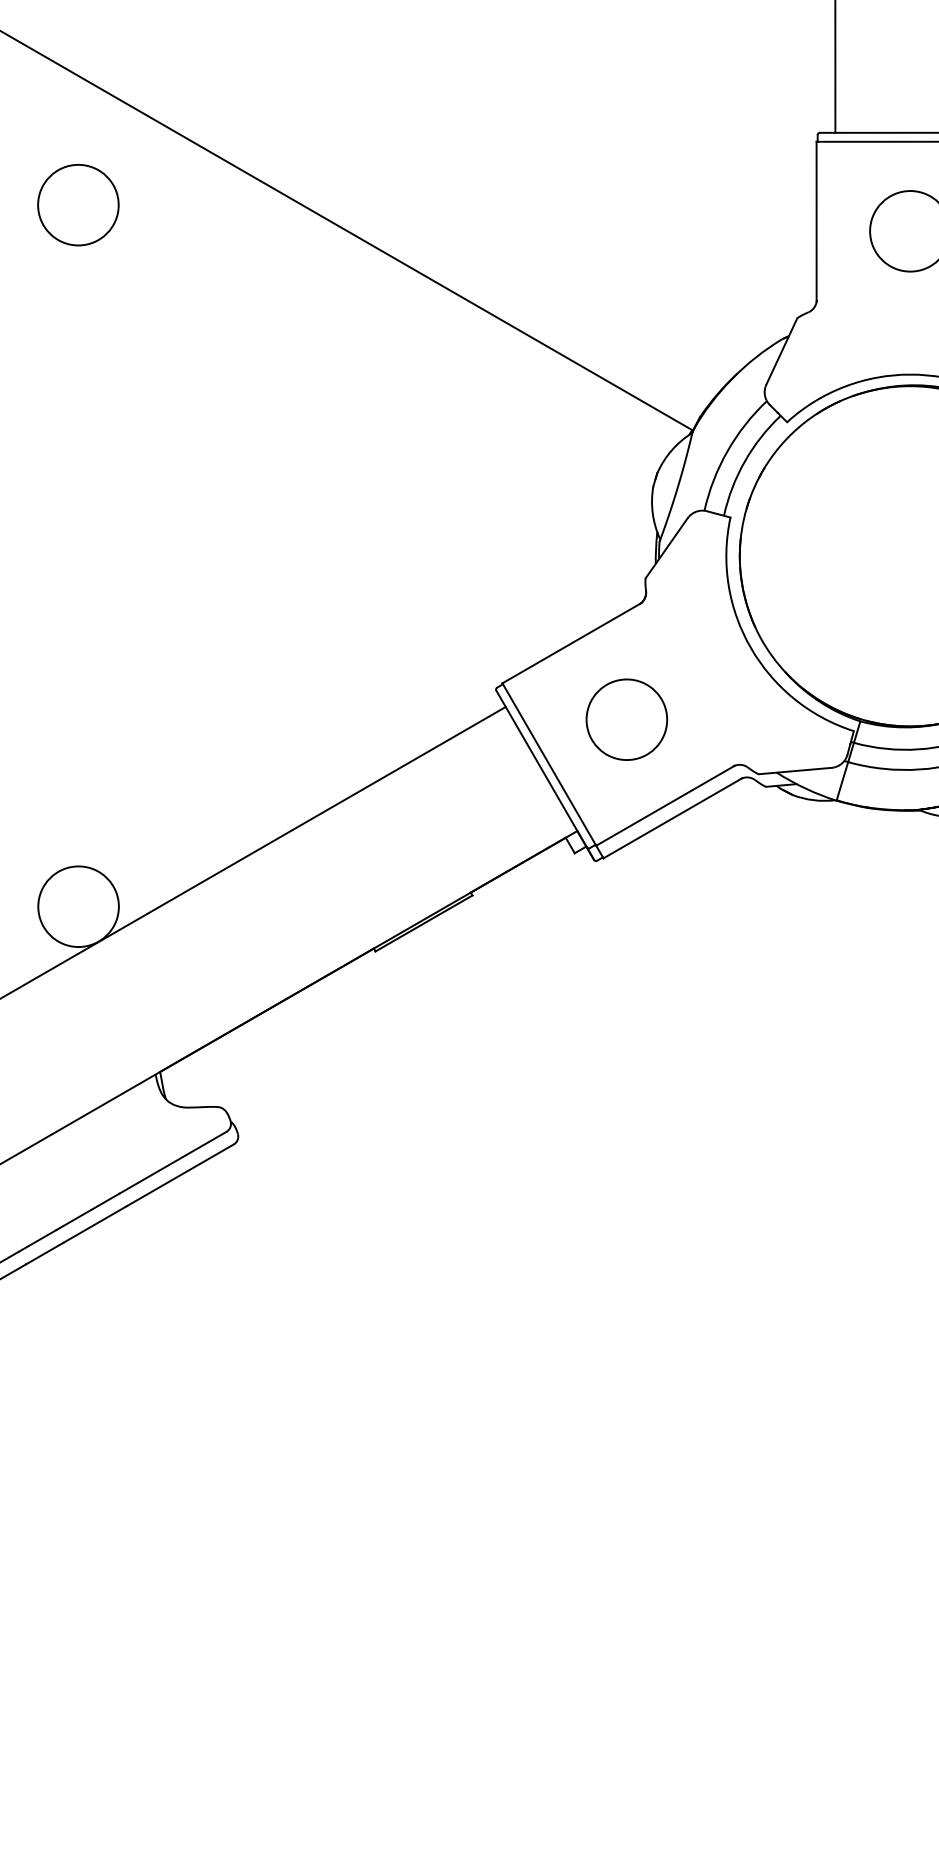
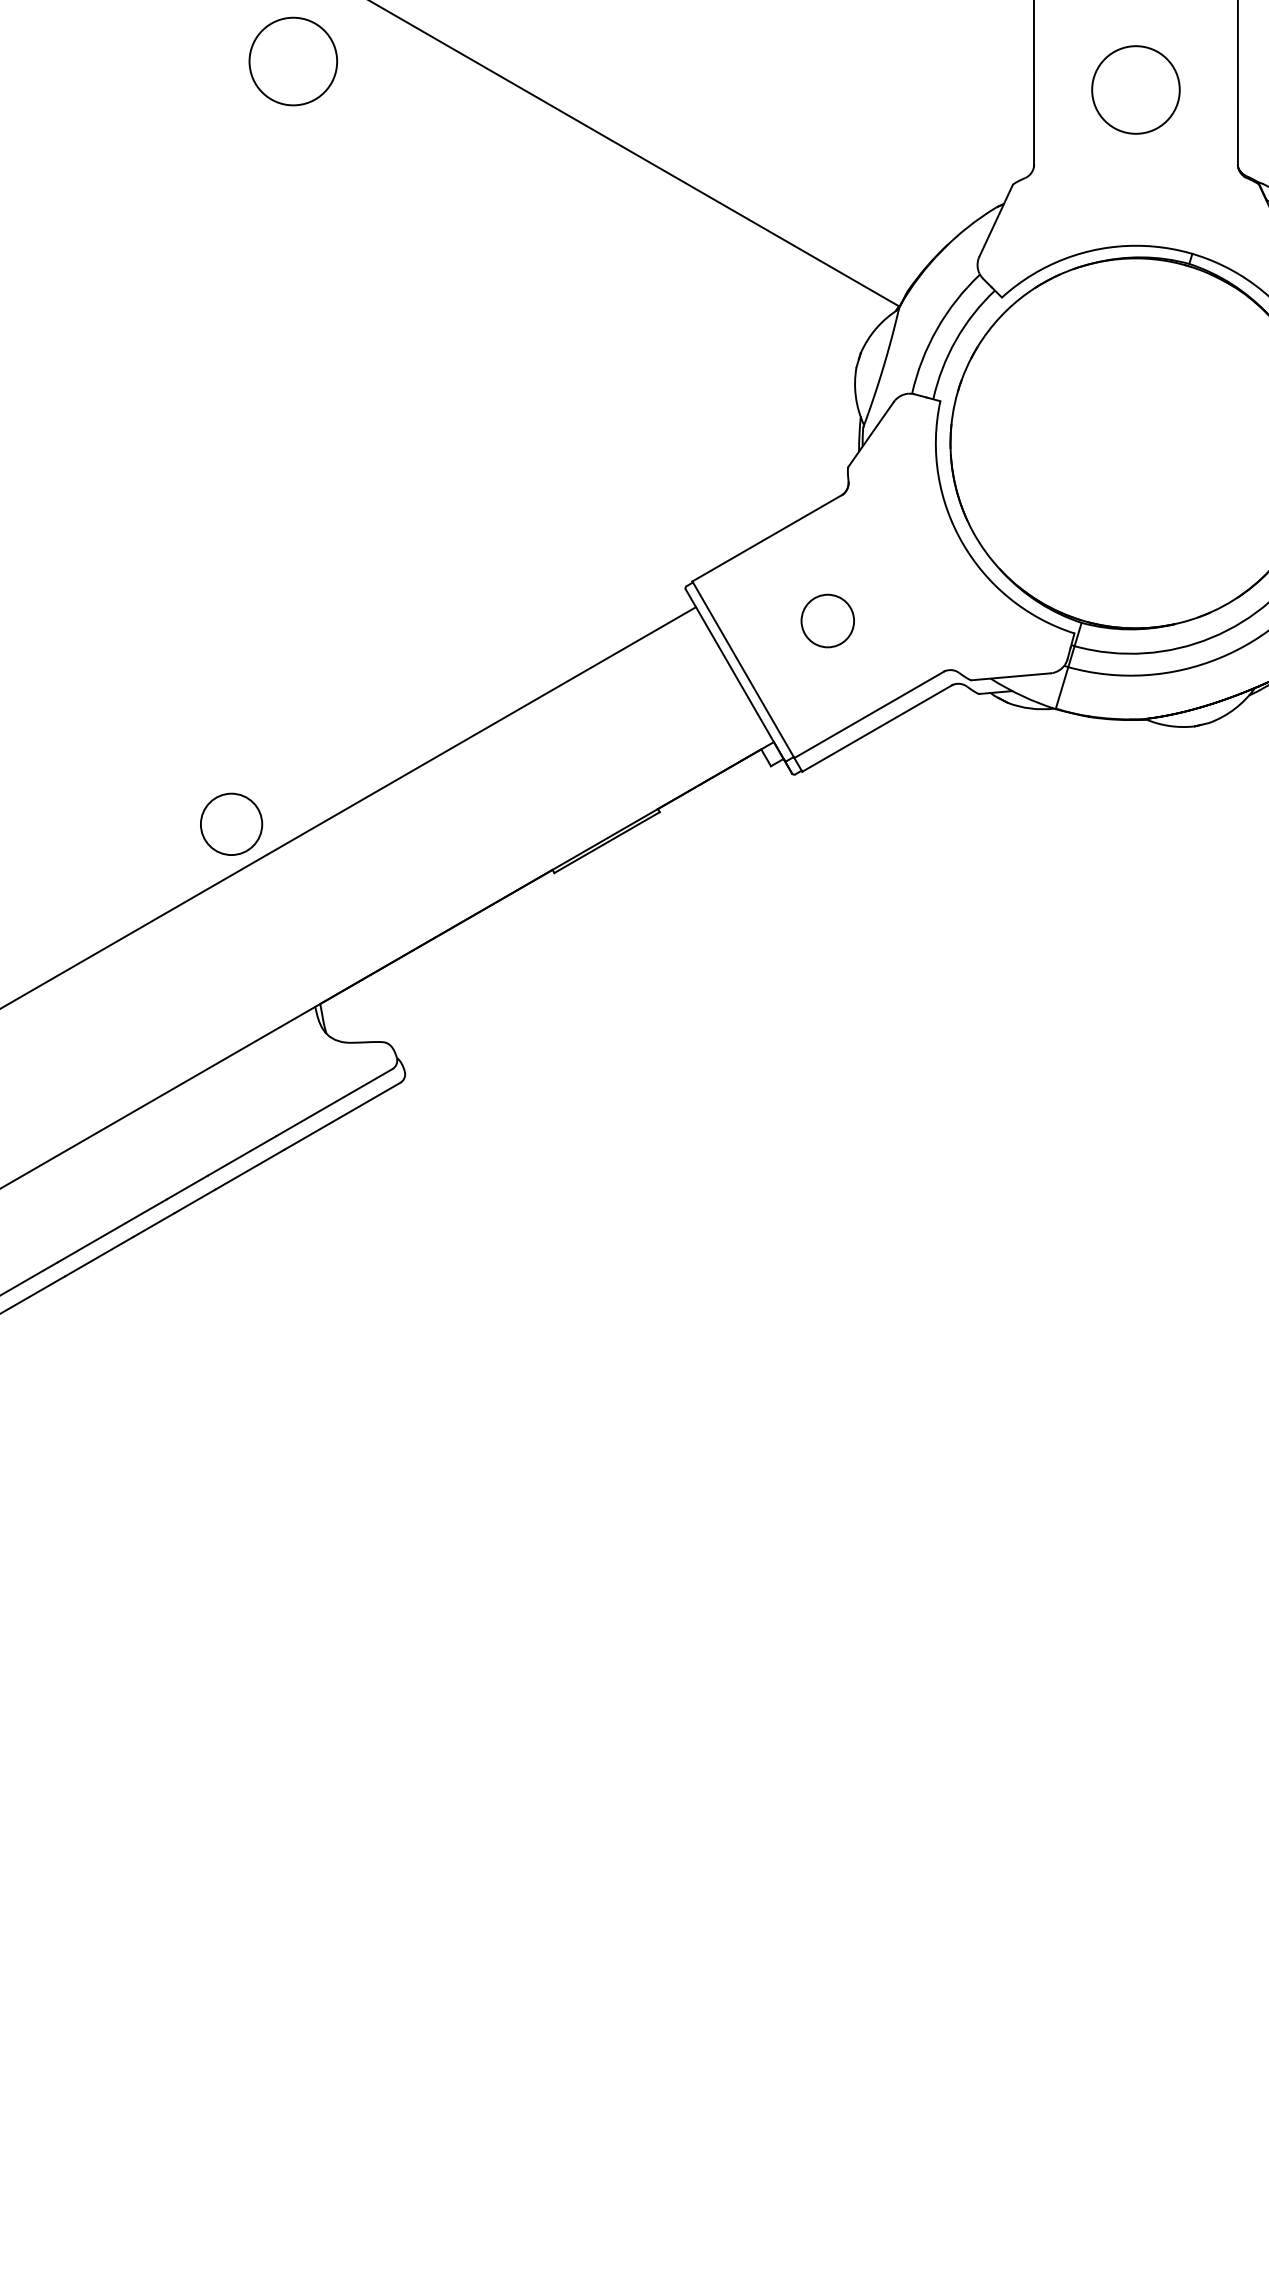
circle: (78, 205) -> (293, 61), moved
circle: (626, 719) -> (827, 620), size x0.6
circle: (78, 906) -> (231, 824), size x0.7

